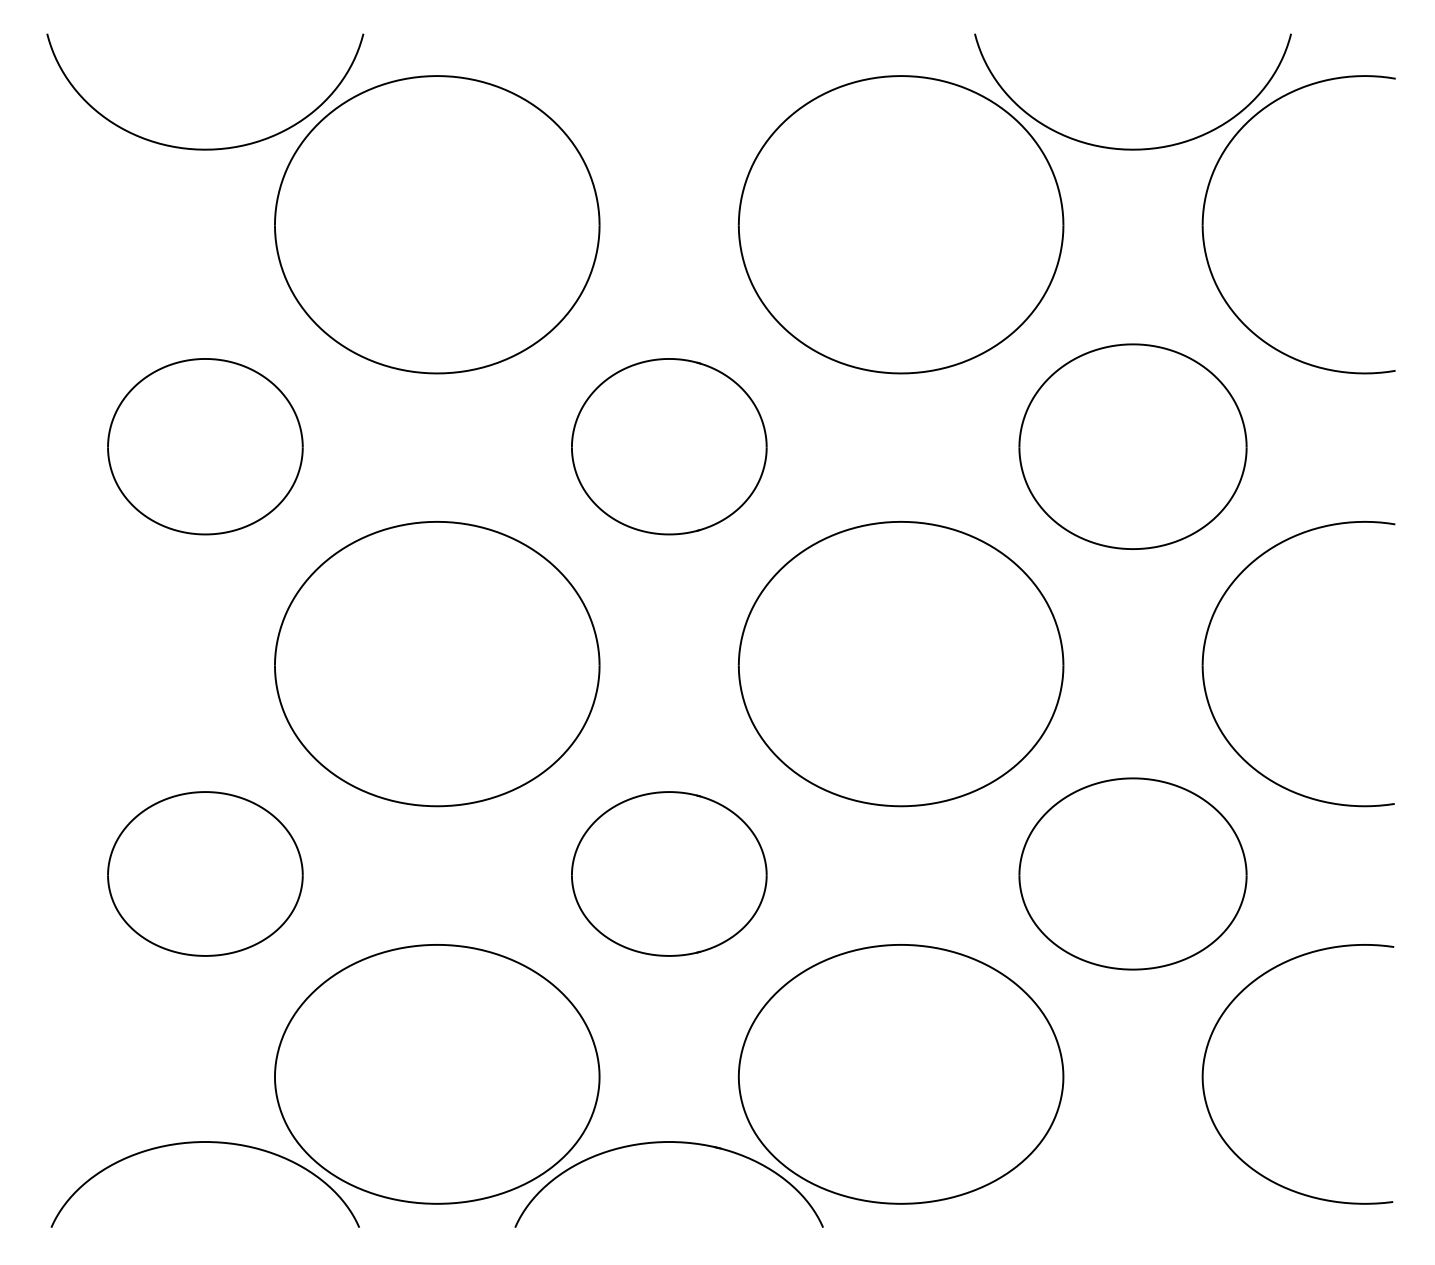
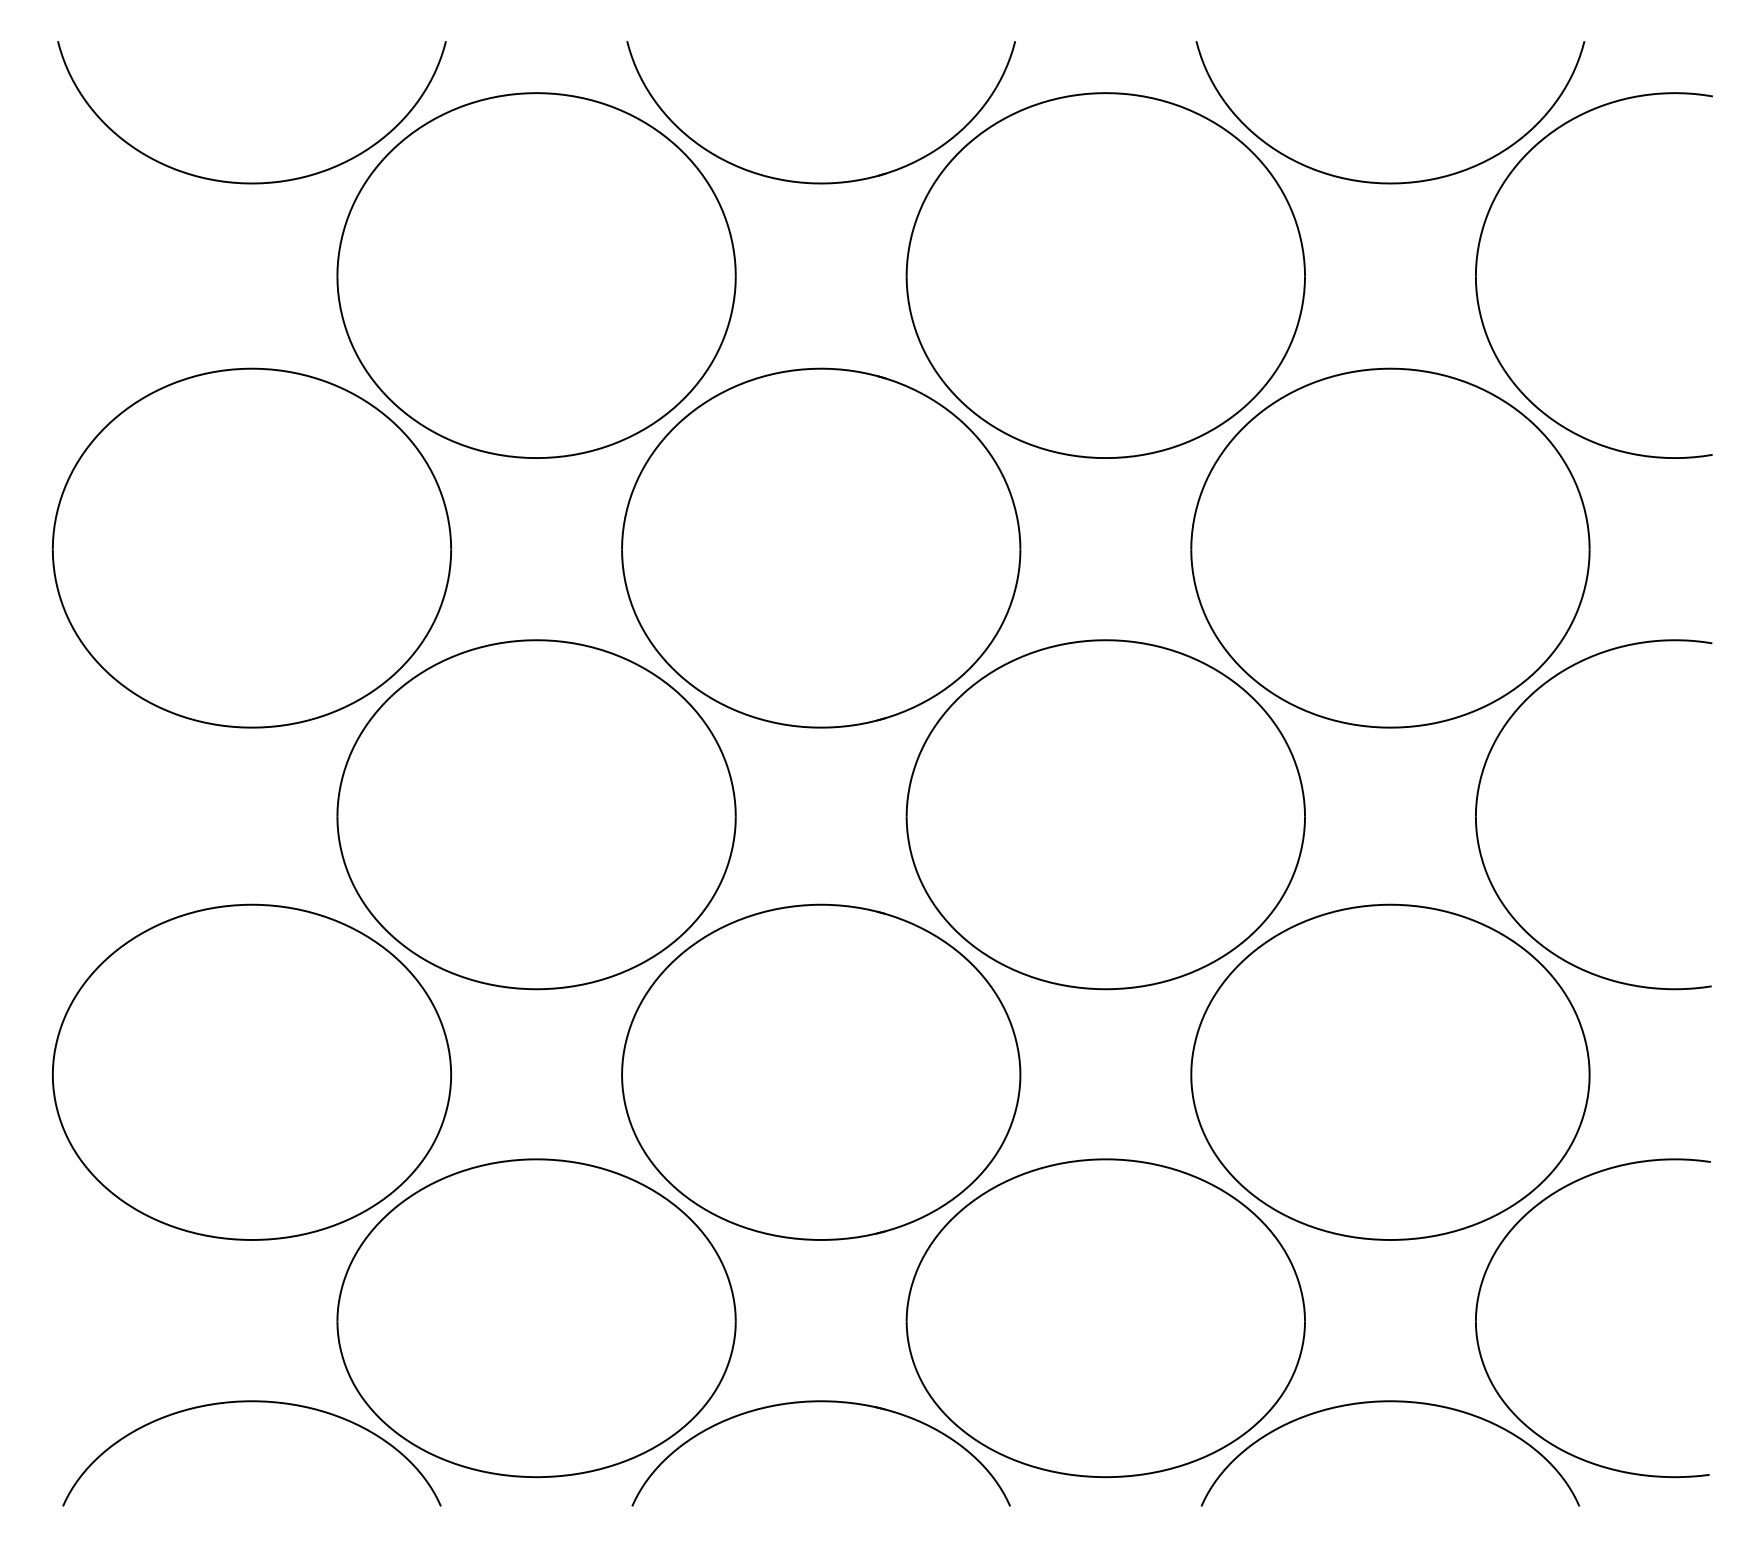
part: (669, 148) -> (821, 182), added
part: (205, 446) -> (252, 547), size x1.67
part: (669, 446) -> (821, 547), size x1.67
part: (1132, 446) -> (1389, 547), size x1.43
part: (205, 873) -> (252, 1071), size x1.67
part: (669, 873) -> (821, 1071), size x1.67
part: (1132, 873) -> (1389, 1071), size x1.43
curve: (1125, 1143) -> (1381, 1403), added

